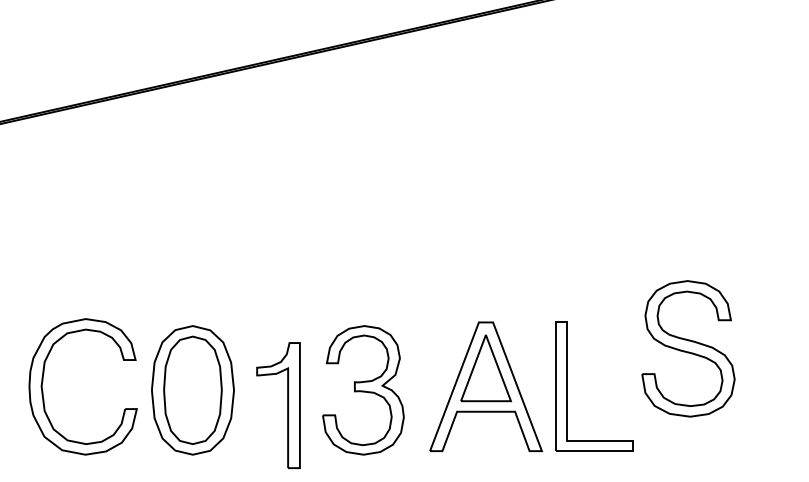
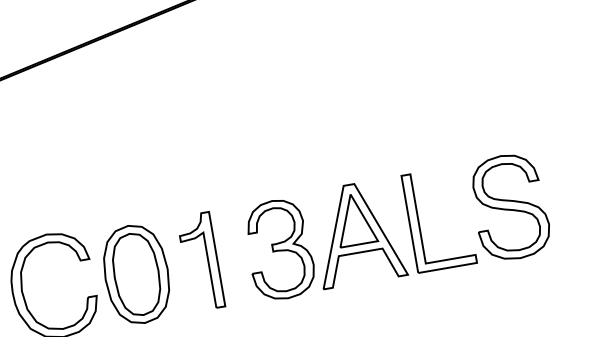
part: (688, 348) -> (510, 206), moved
part: (363, 390) -> (279, 249), moved
part: (287, 405) -> (207, 260), moved

